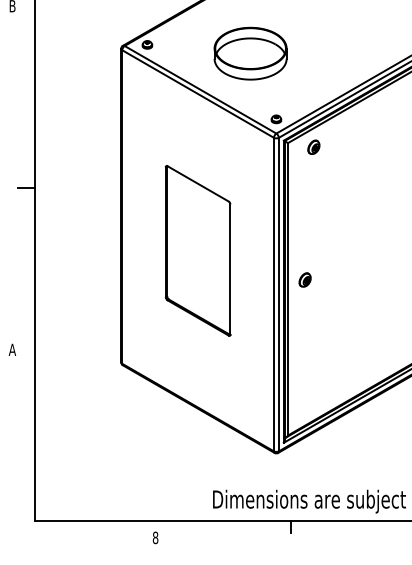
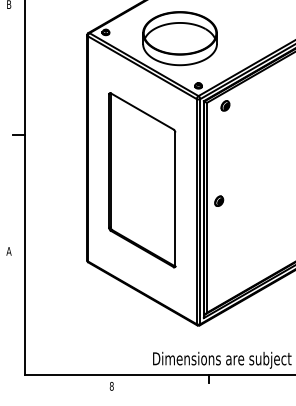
part: (249, 53) -> (179, 38), size x1.43
part: (198, 251) -> (142, 180), size x1.43

